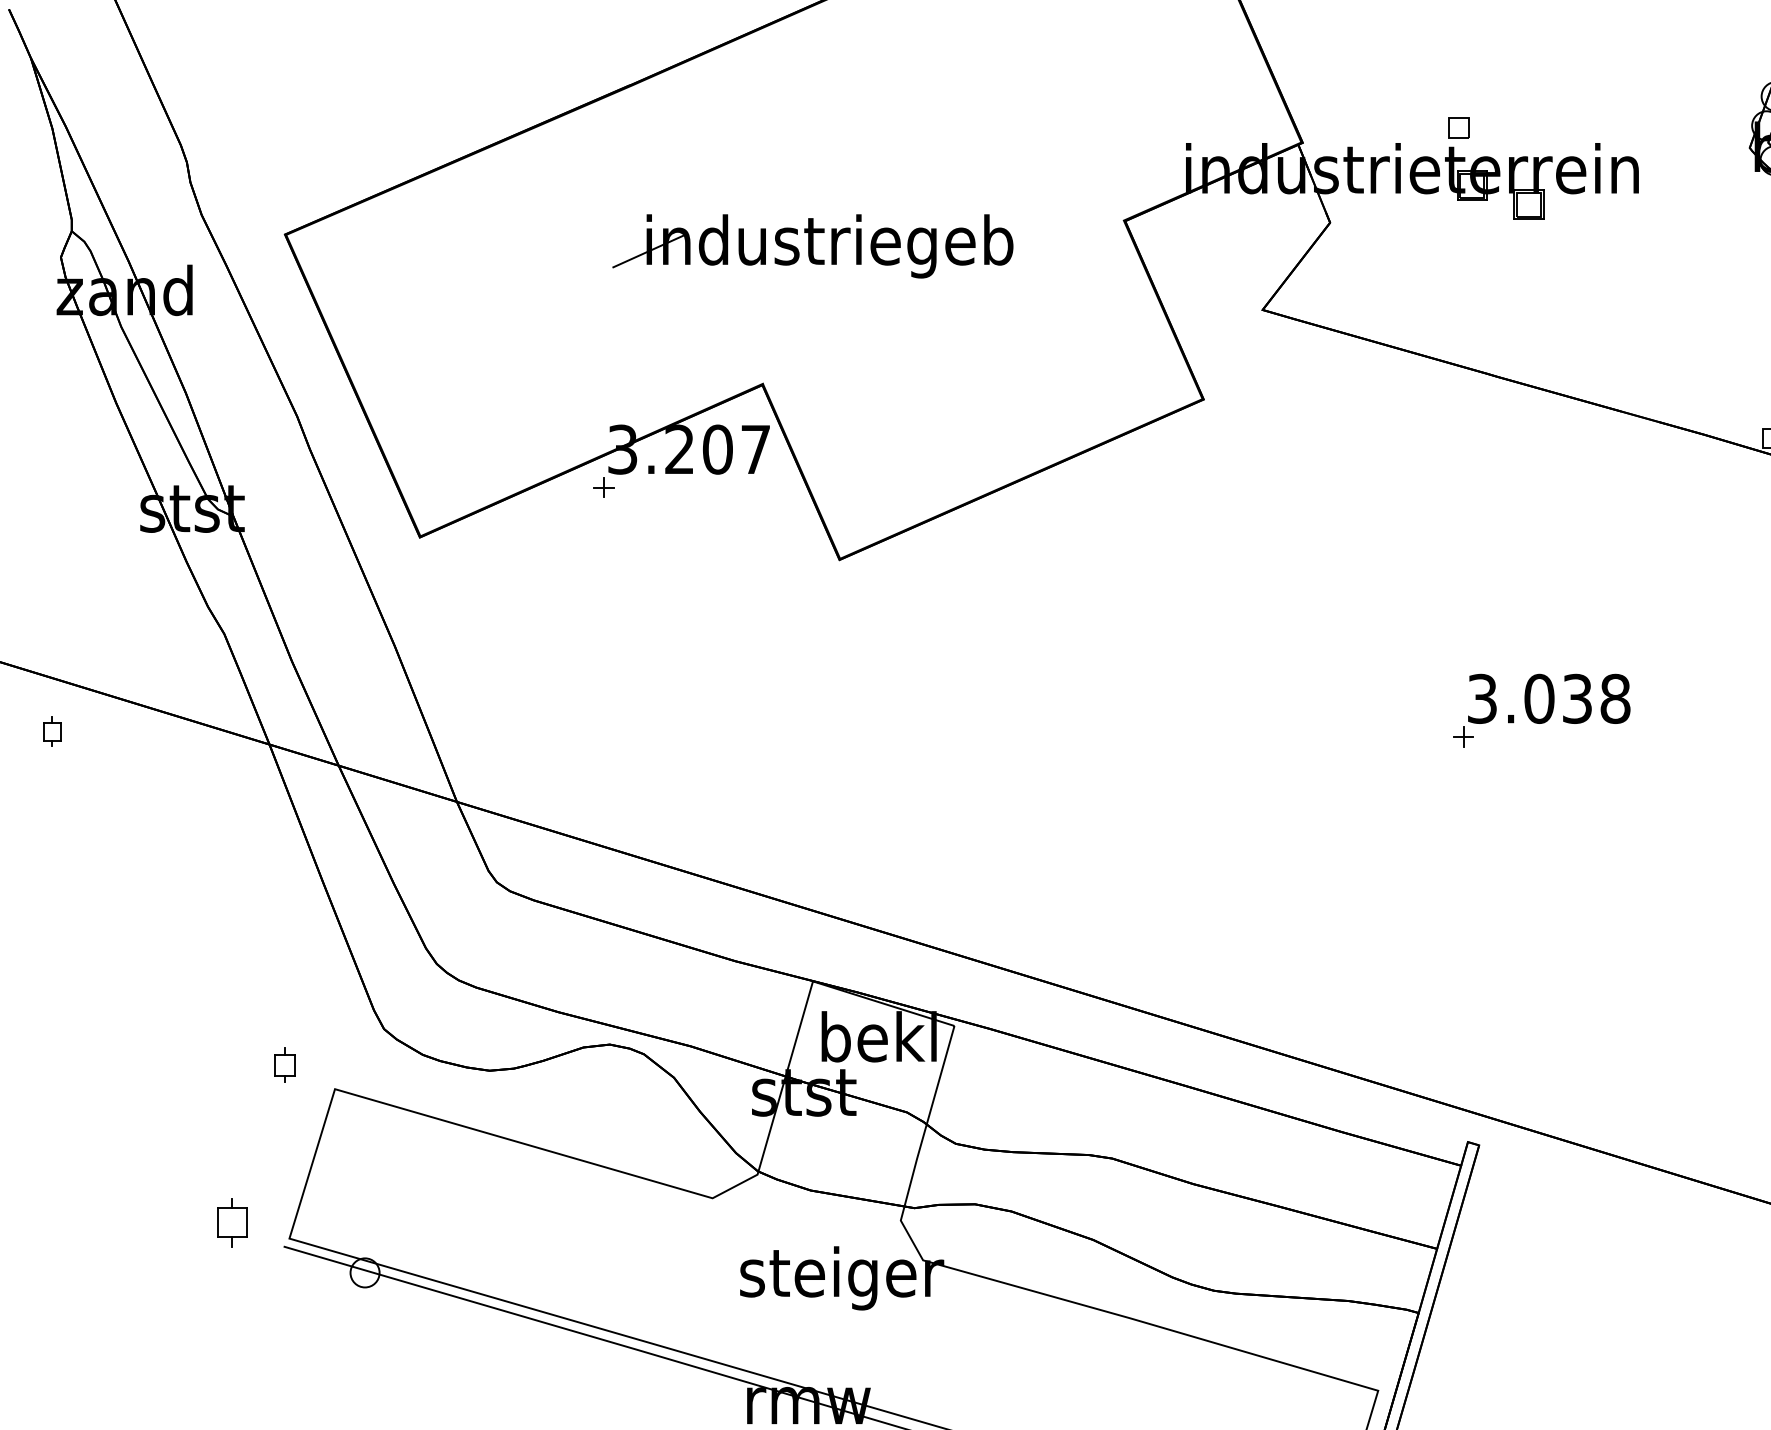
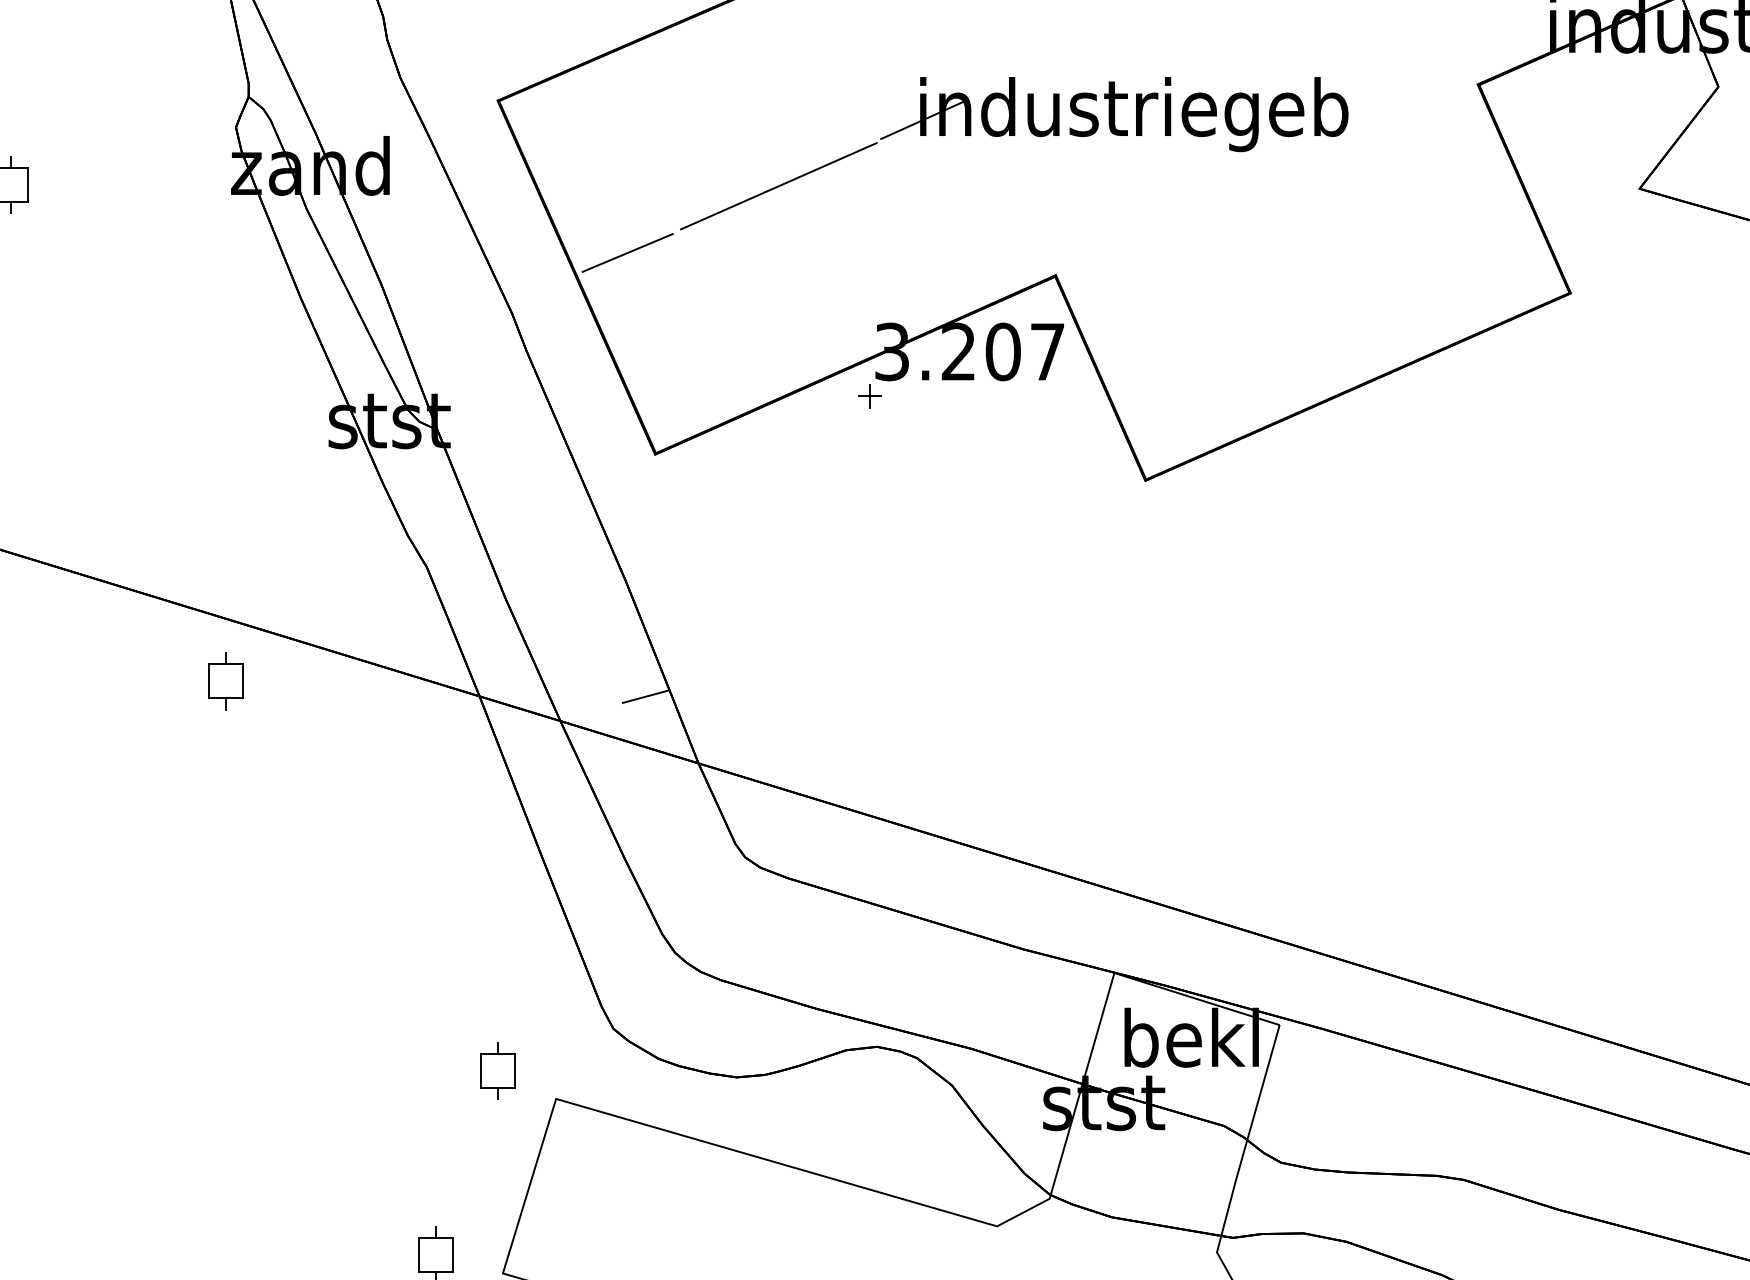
line: (525, 307) -> (778, 185), added
line: (395, 364) -> (626, 252), added
part: (52, 731) -> (226, 681), size x1.67
line: (411, 744) -> (645, 696), added
part: (285, 1065) -> (498, 1071), size x1.43

